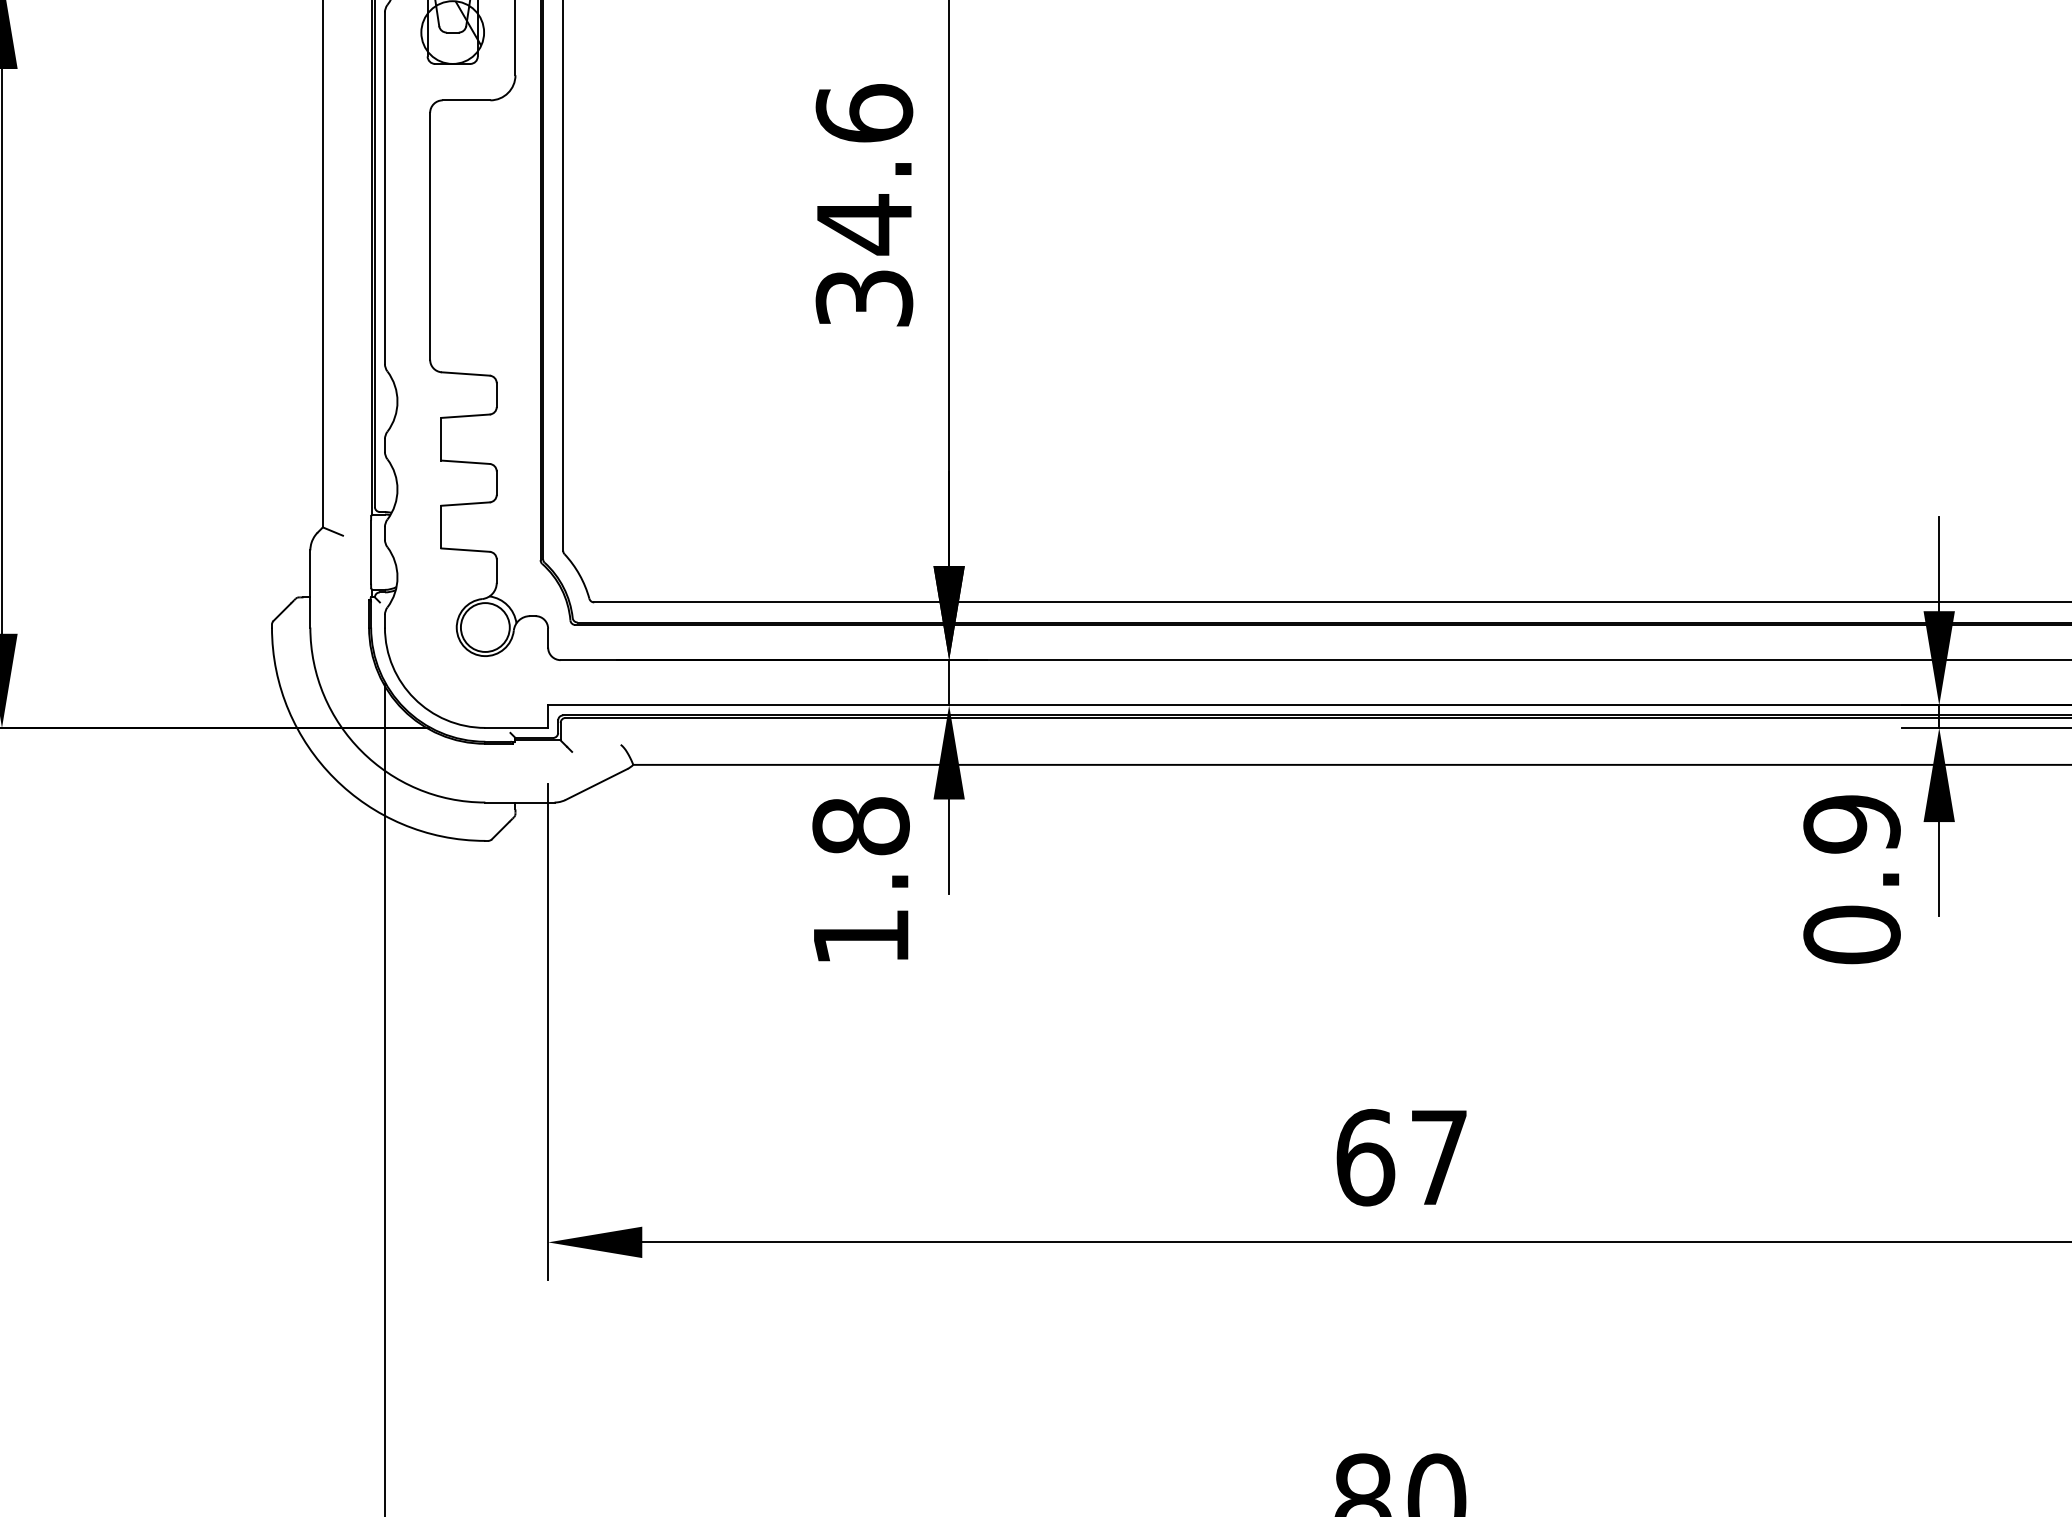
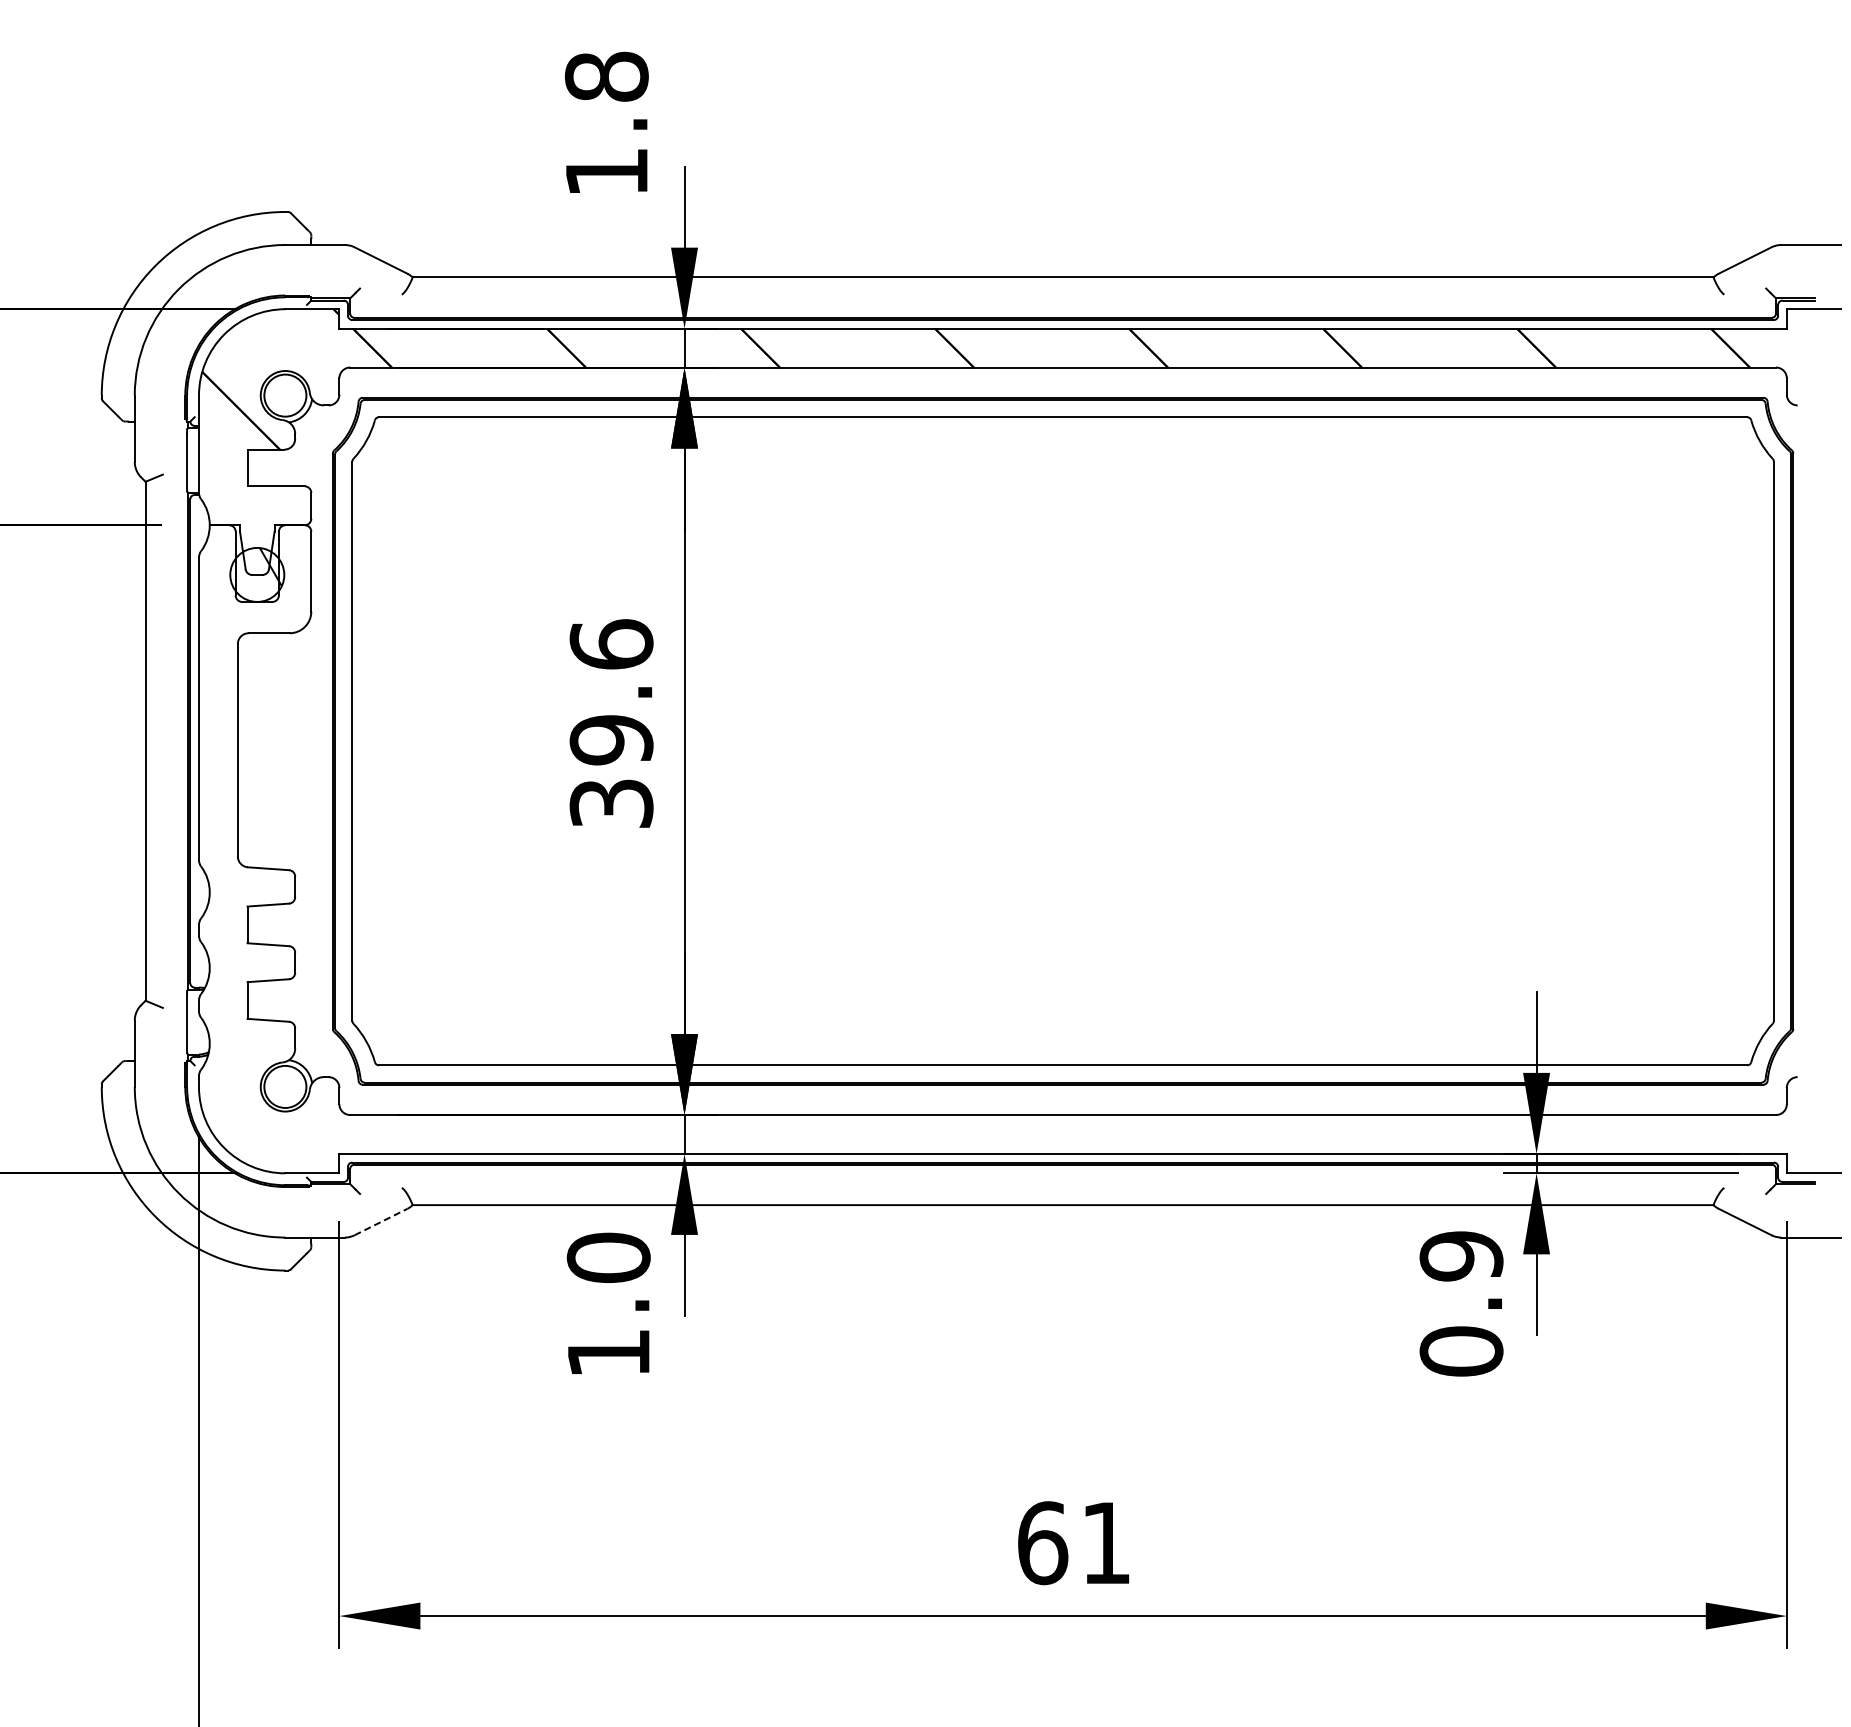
text: (864, 223) -> (611, 739), 34.6 -> 39.6
line: (597, 785) -> (381, 1222), solid -> dashed
text: (860, 825) -> (608, 1257), 1.8 -> 1.0
text: (1438, 1156) -> (1105, 1542), 67 -> 61

